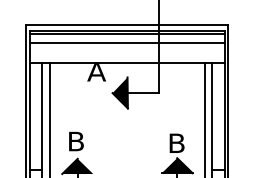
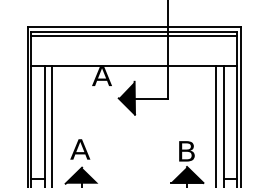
line: (127, 43) -> (134, 45), removed
text: (76, 141) -> (80, 149), B -> A

